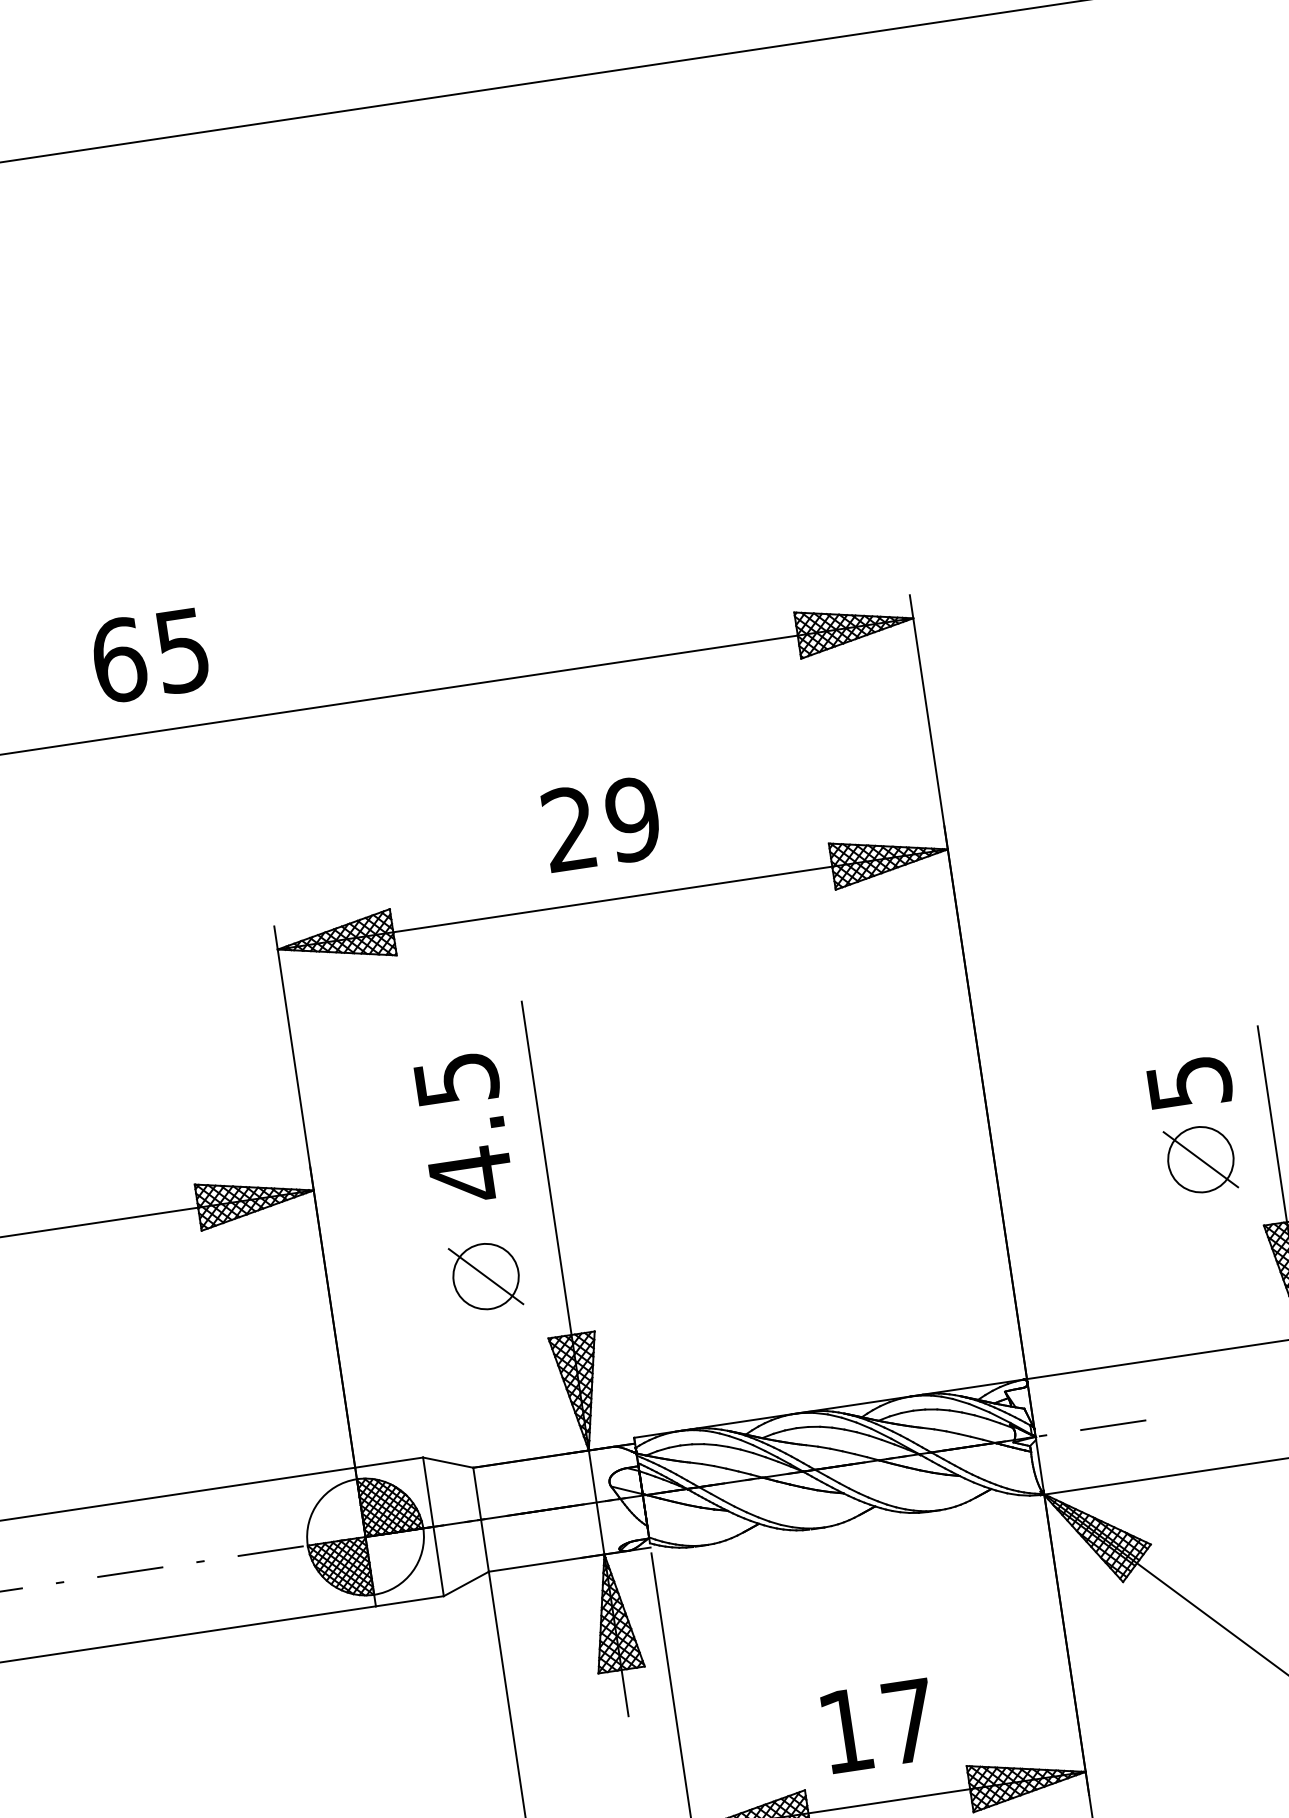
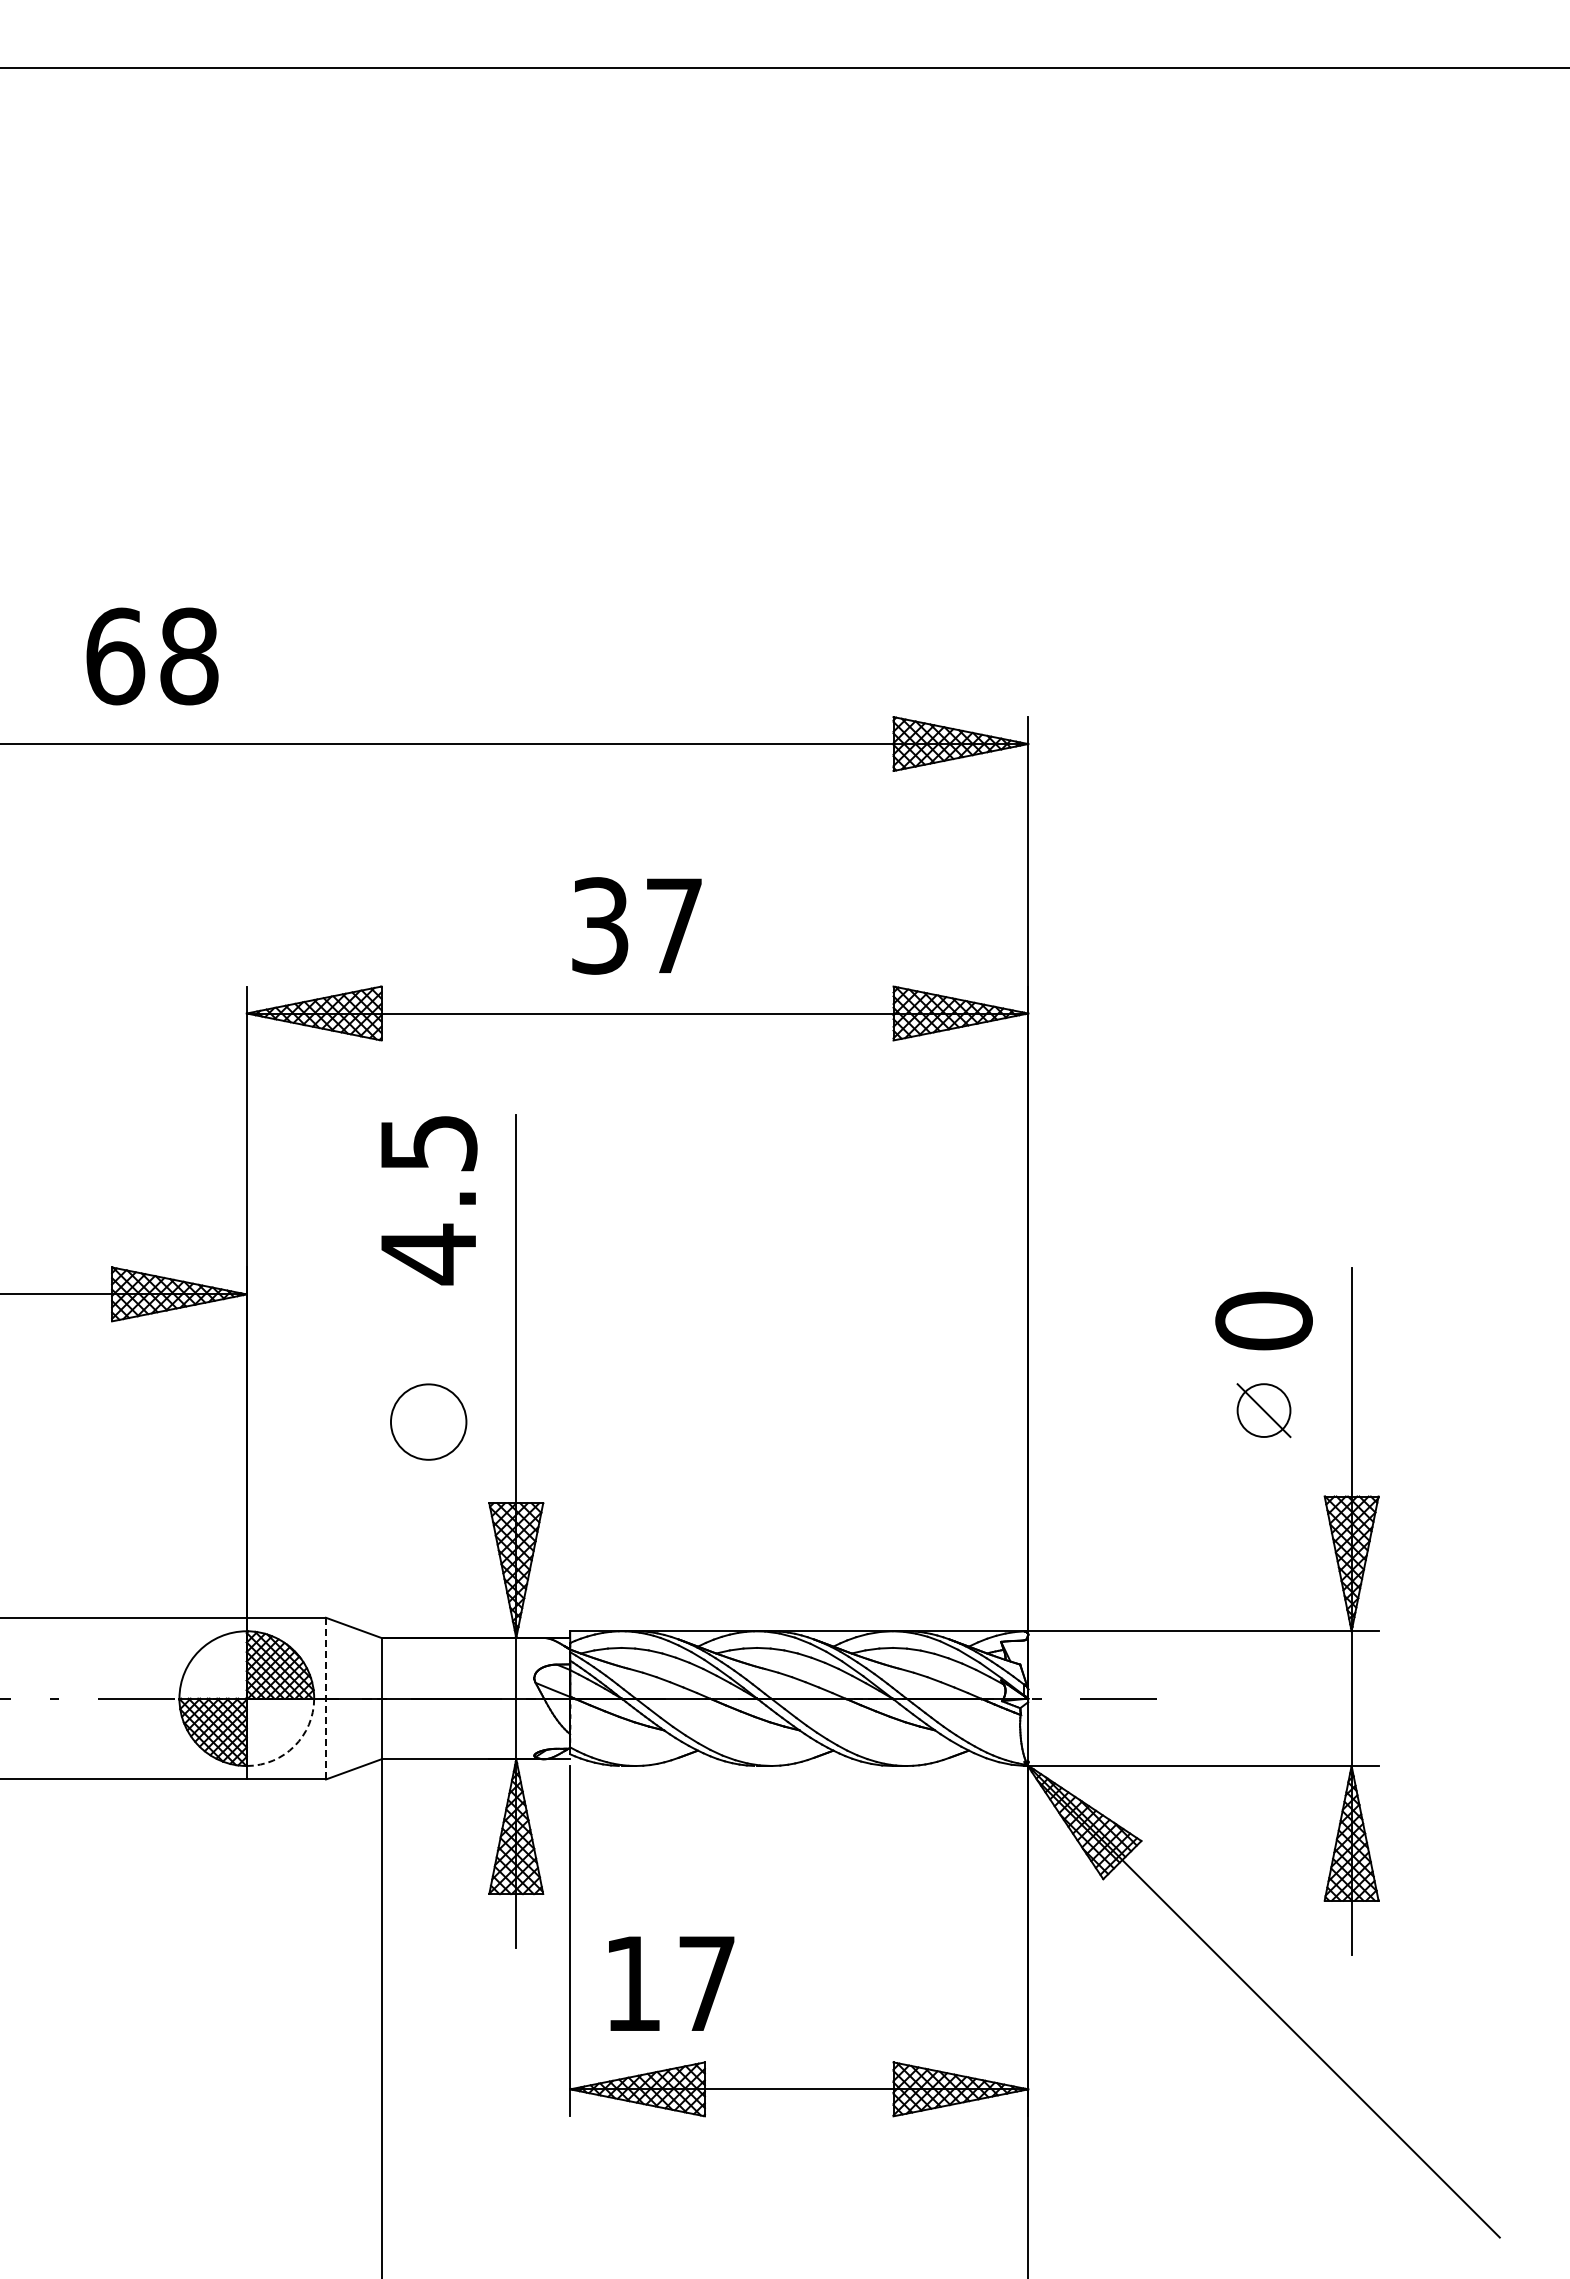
text: (182, 650) -> (189, 656), 65 -> 68
text: (601, 824) -> (637, 925), 29 -> 37
text: (1188, 1082) -> (1263, 1320), 5 -> 0
text: (464, 1128) -> (429, 1200), moved
part: (1200, 1159) -> (1263, 1410), size x0.7
line: (485, 1276) -> (428, 1421), removed
line: (433, 1526) -> (326, 1698), solid -> dashed
arc: (412, 1571) -> (294, 1746), solid -> dashed
text: (879, 1725) -> (671, 1983), moved

